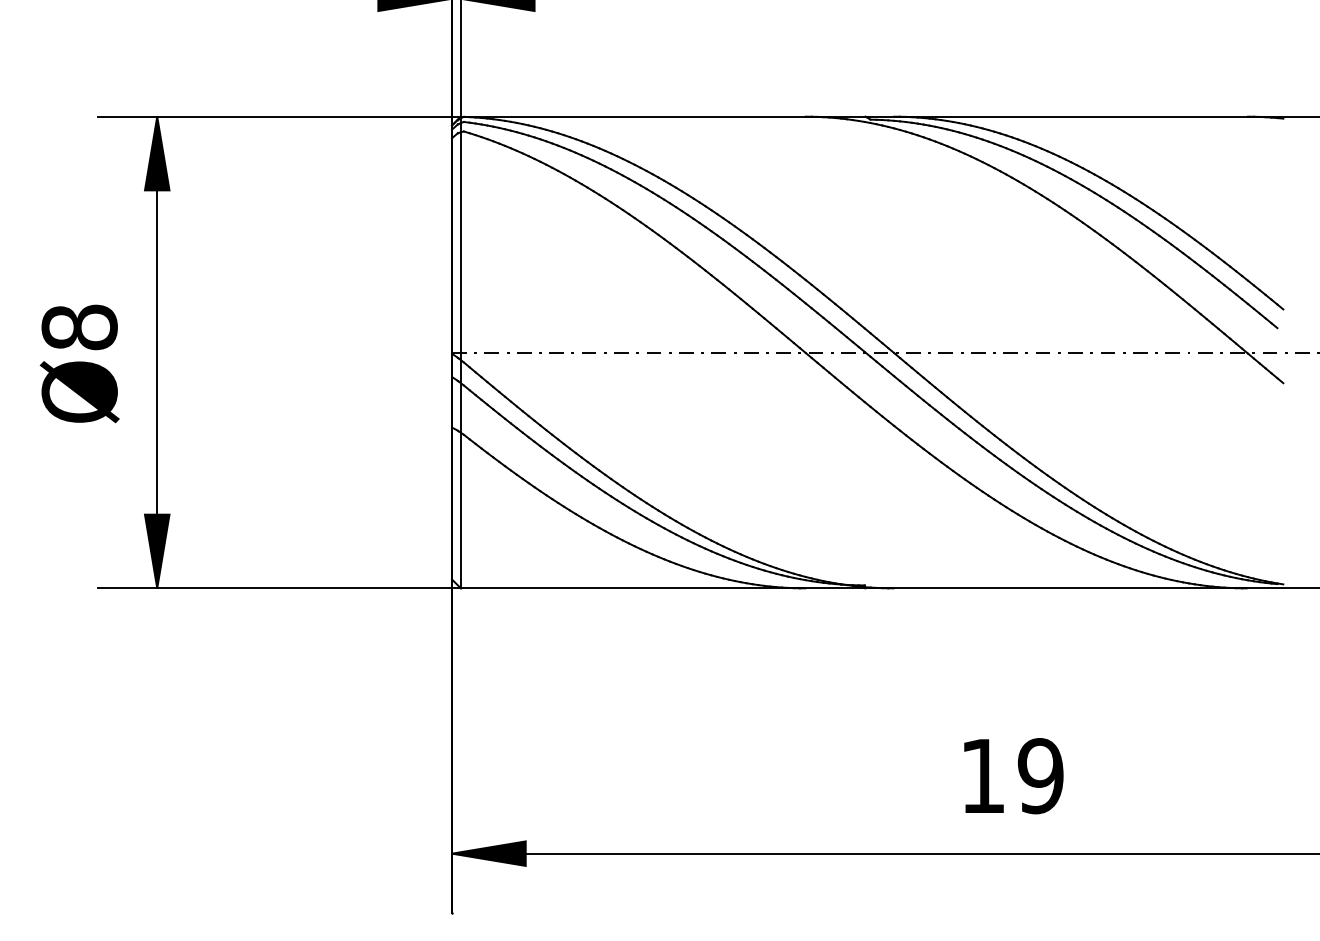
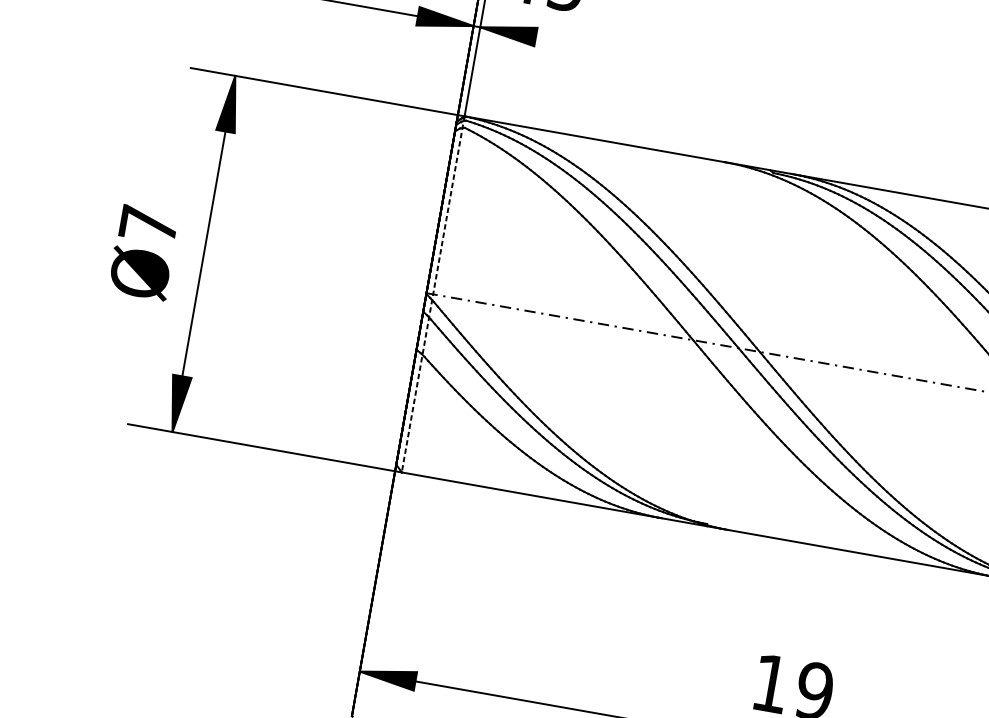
text: (79, 327) -> (148, 224), Ø8 -> Ø7
line: (460, 352) -> (432, 294), solid -> dashed

